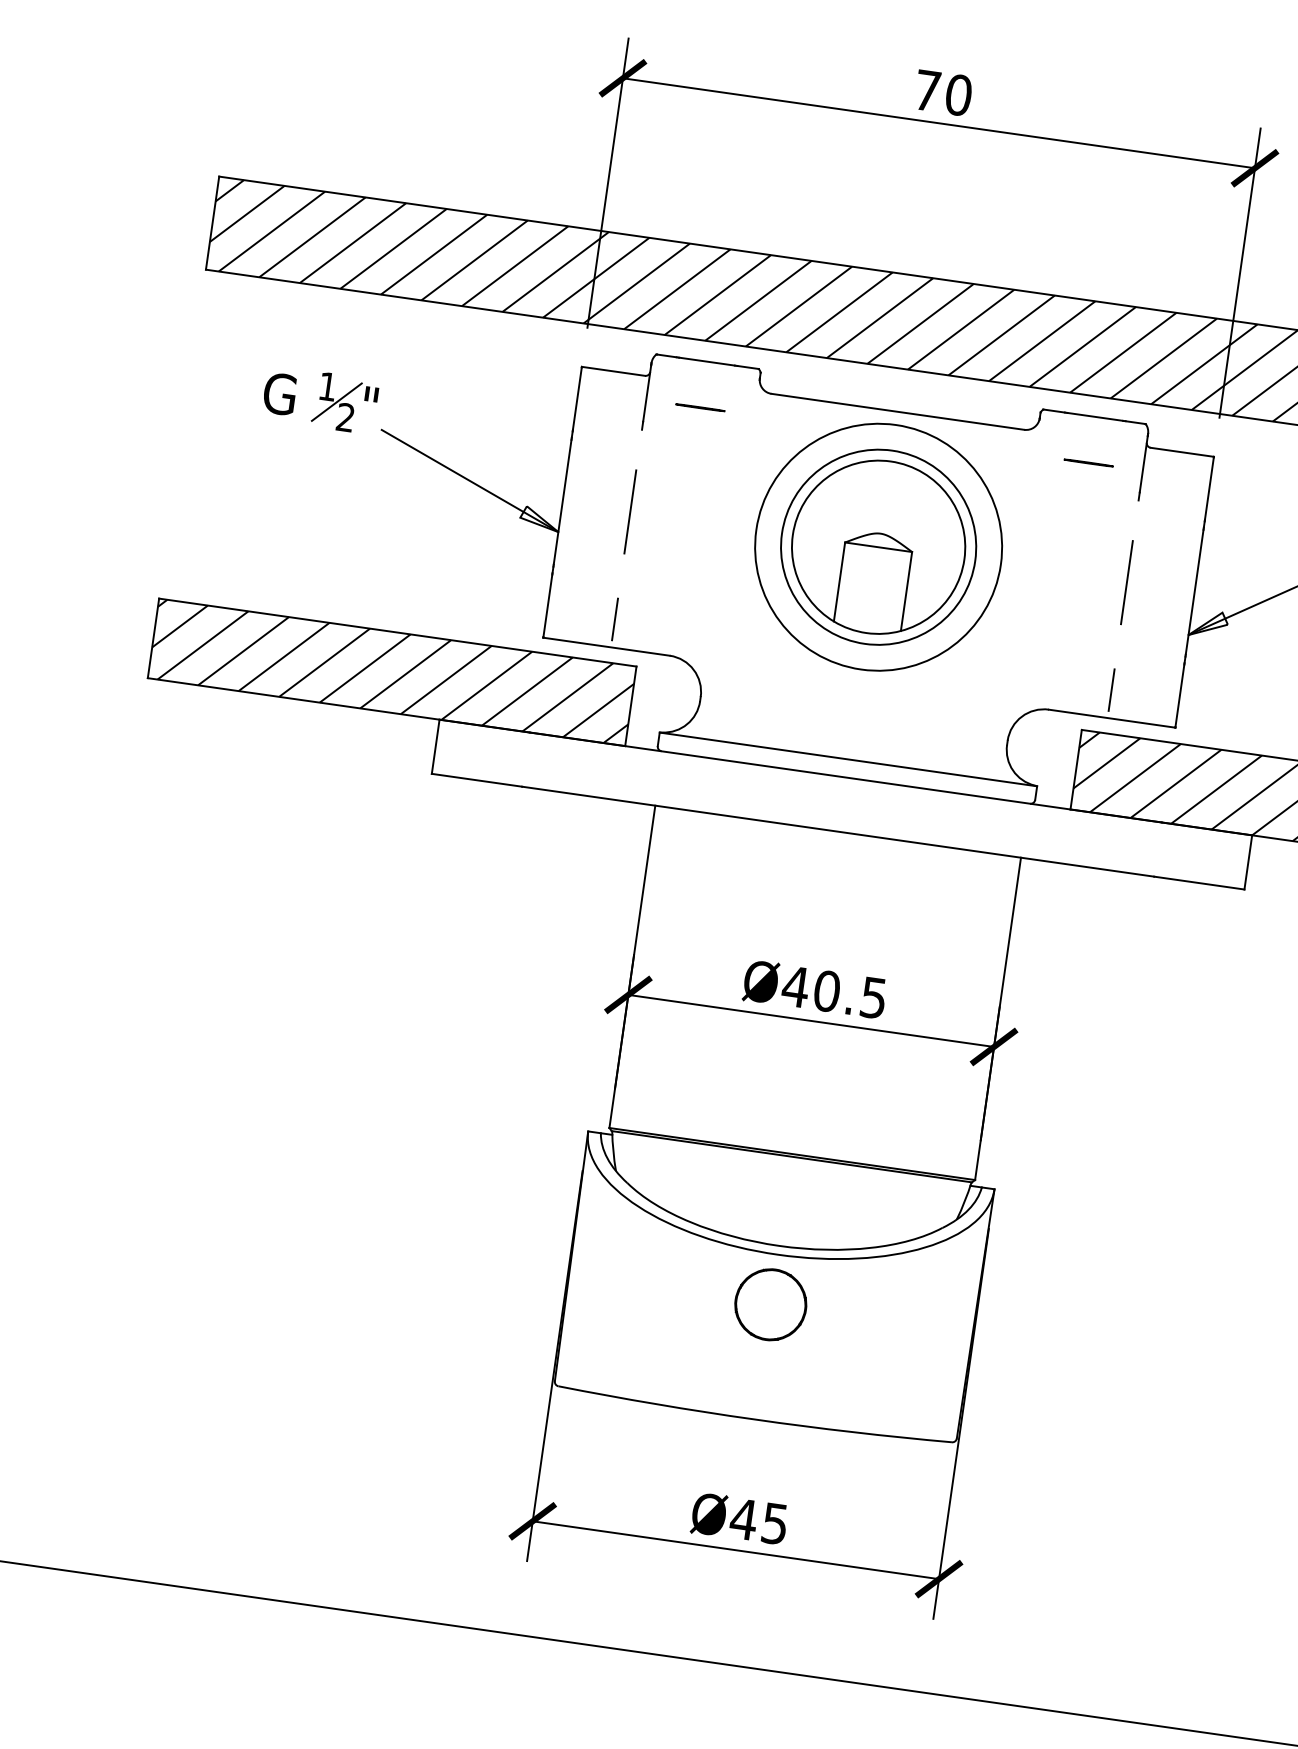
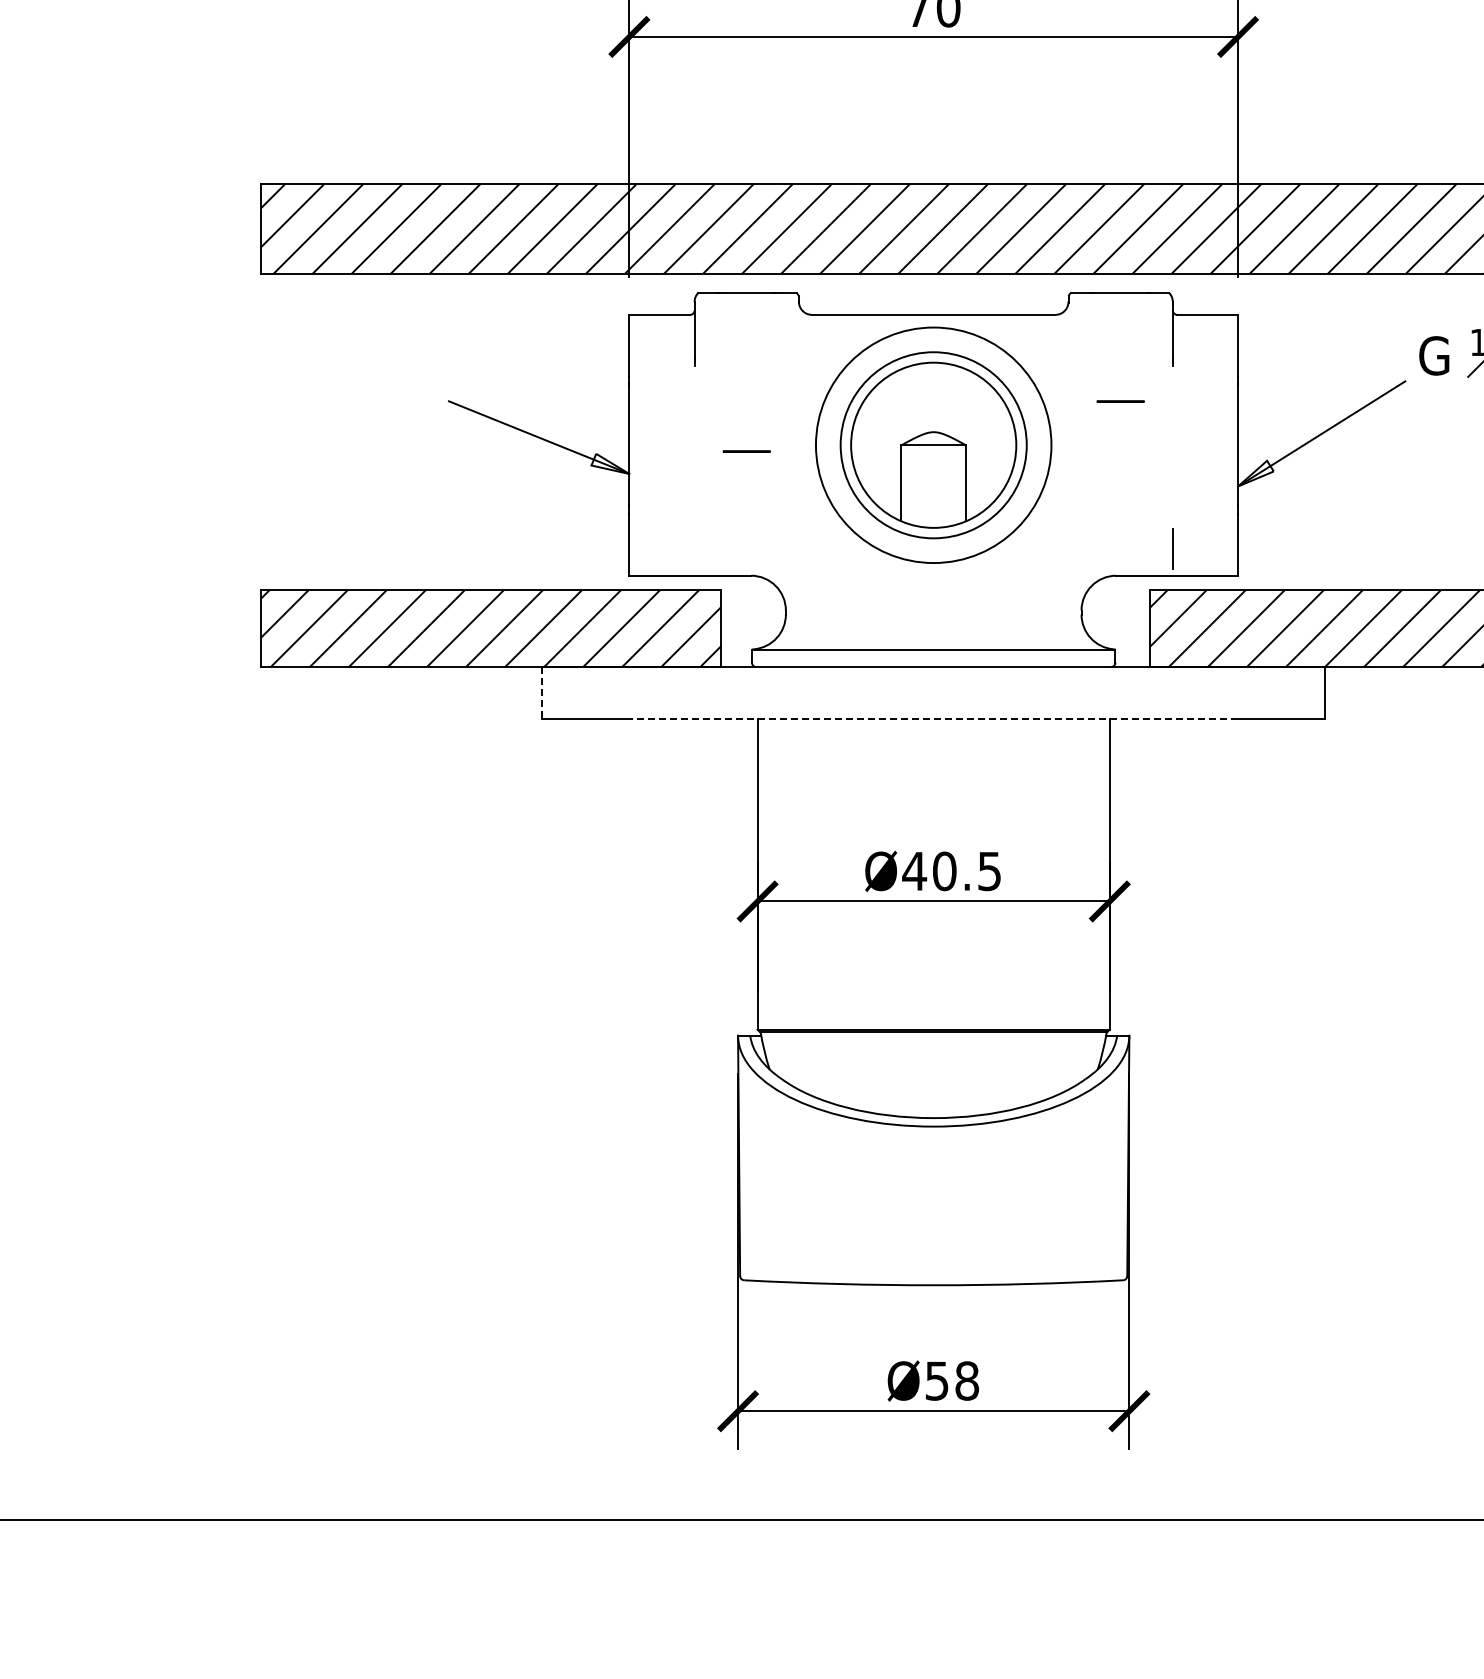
part: (320, 399) -> (386, 380), removed
line: (700, 407) -> (746, 451), moved
line: (1088, 462) -> (1120, 401), moved
line: (630, 512) -> (694, 445), removed
line: (1126, 582) -> (1172, 445), removed
line: (614, 619) -> (694, 548), removed
line: (435, 747) -> (542, 693), solid -> dashed
line: (837, 831) -> (933, 719), solid -> dashed
part: (770, 1304) -> (933, 1174), removed
text: (758, 1520) -> (951, 1380), Ø45 -> Ø58

